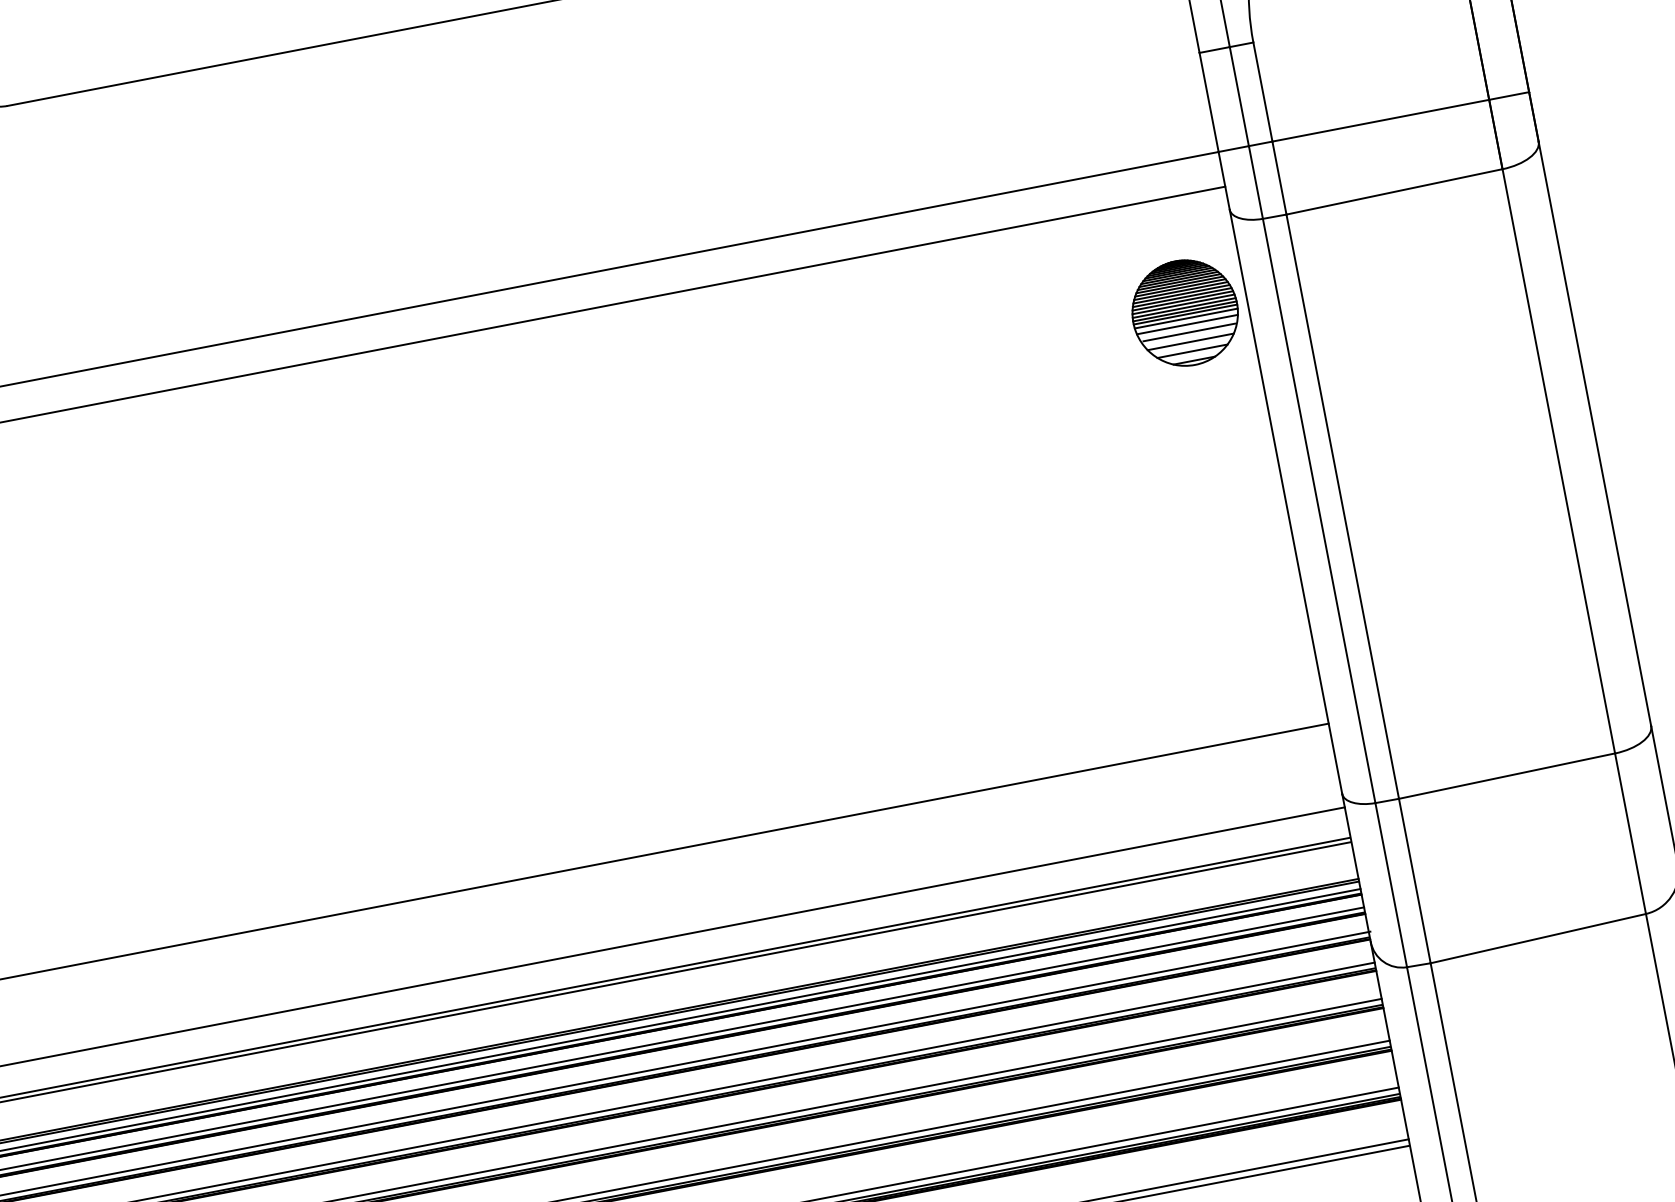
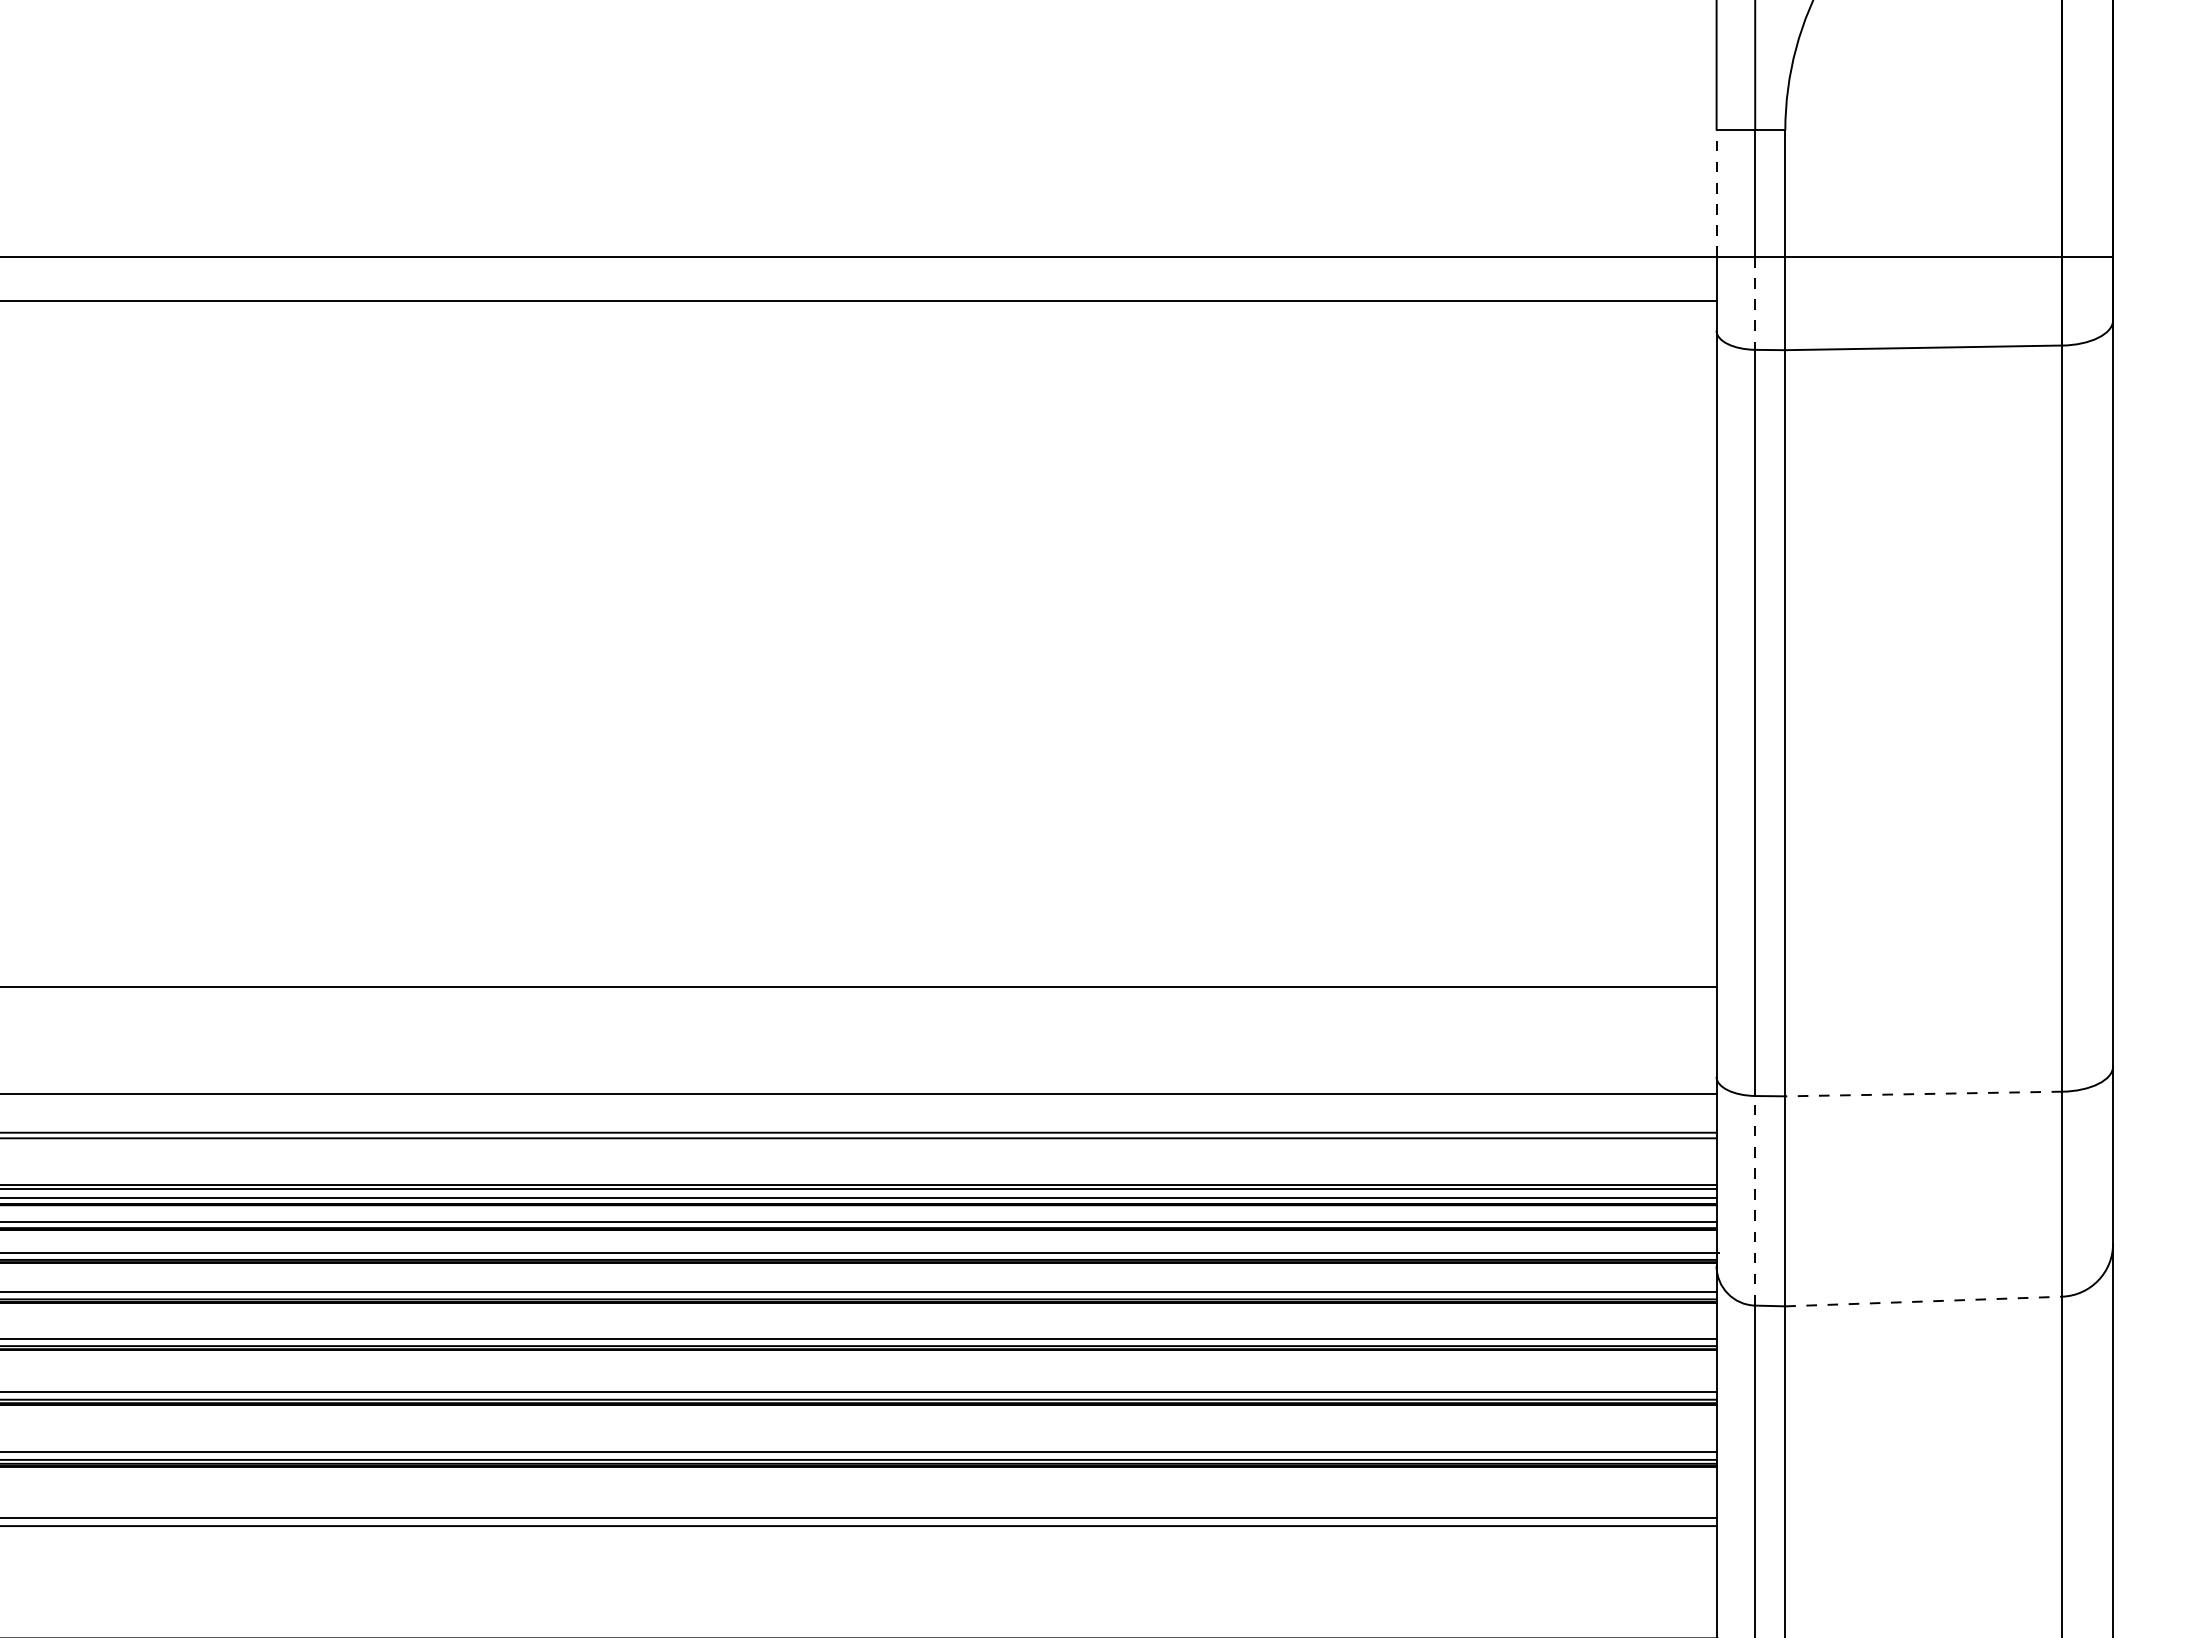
line: (1208, 102) -> (1716, 193), solid -> dashed
line: (1256, 182) -> (1755, 303), solid -> dashed
part: (1185, 313) -> (1637, 447), removed
line: (1506, 776) -> (1923, 1094), solid -> dashed
line: (1391, 884) -> (1755, 1200), solid -> dashed
line: (1538, 938) -> (1923, 1301), solid -> dashed

